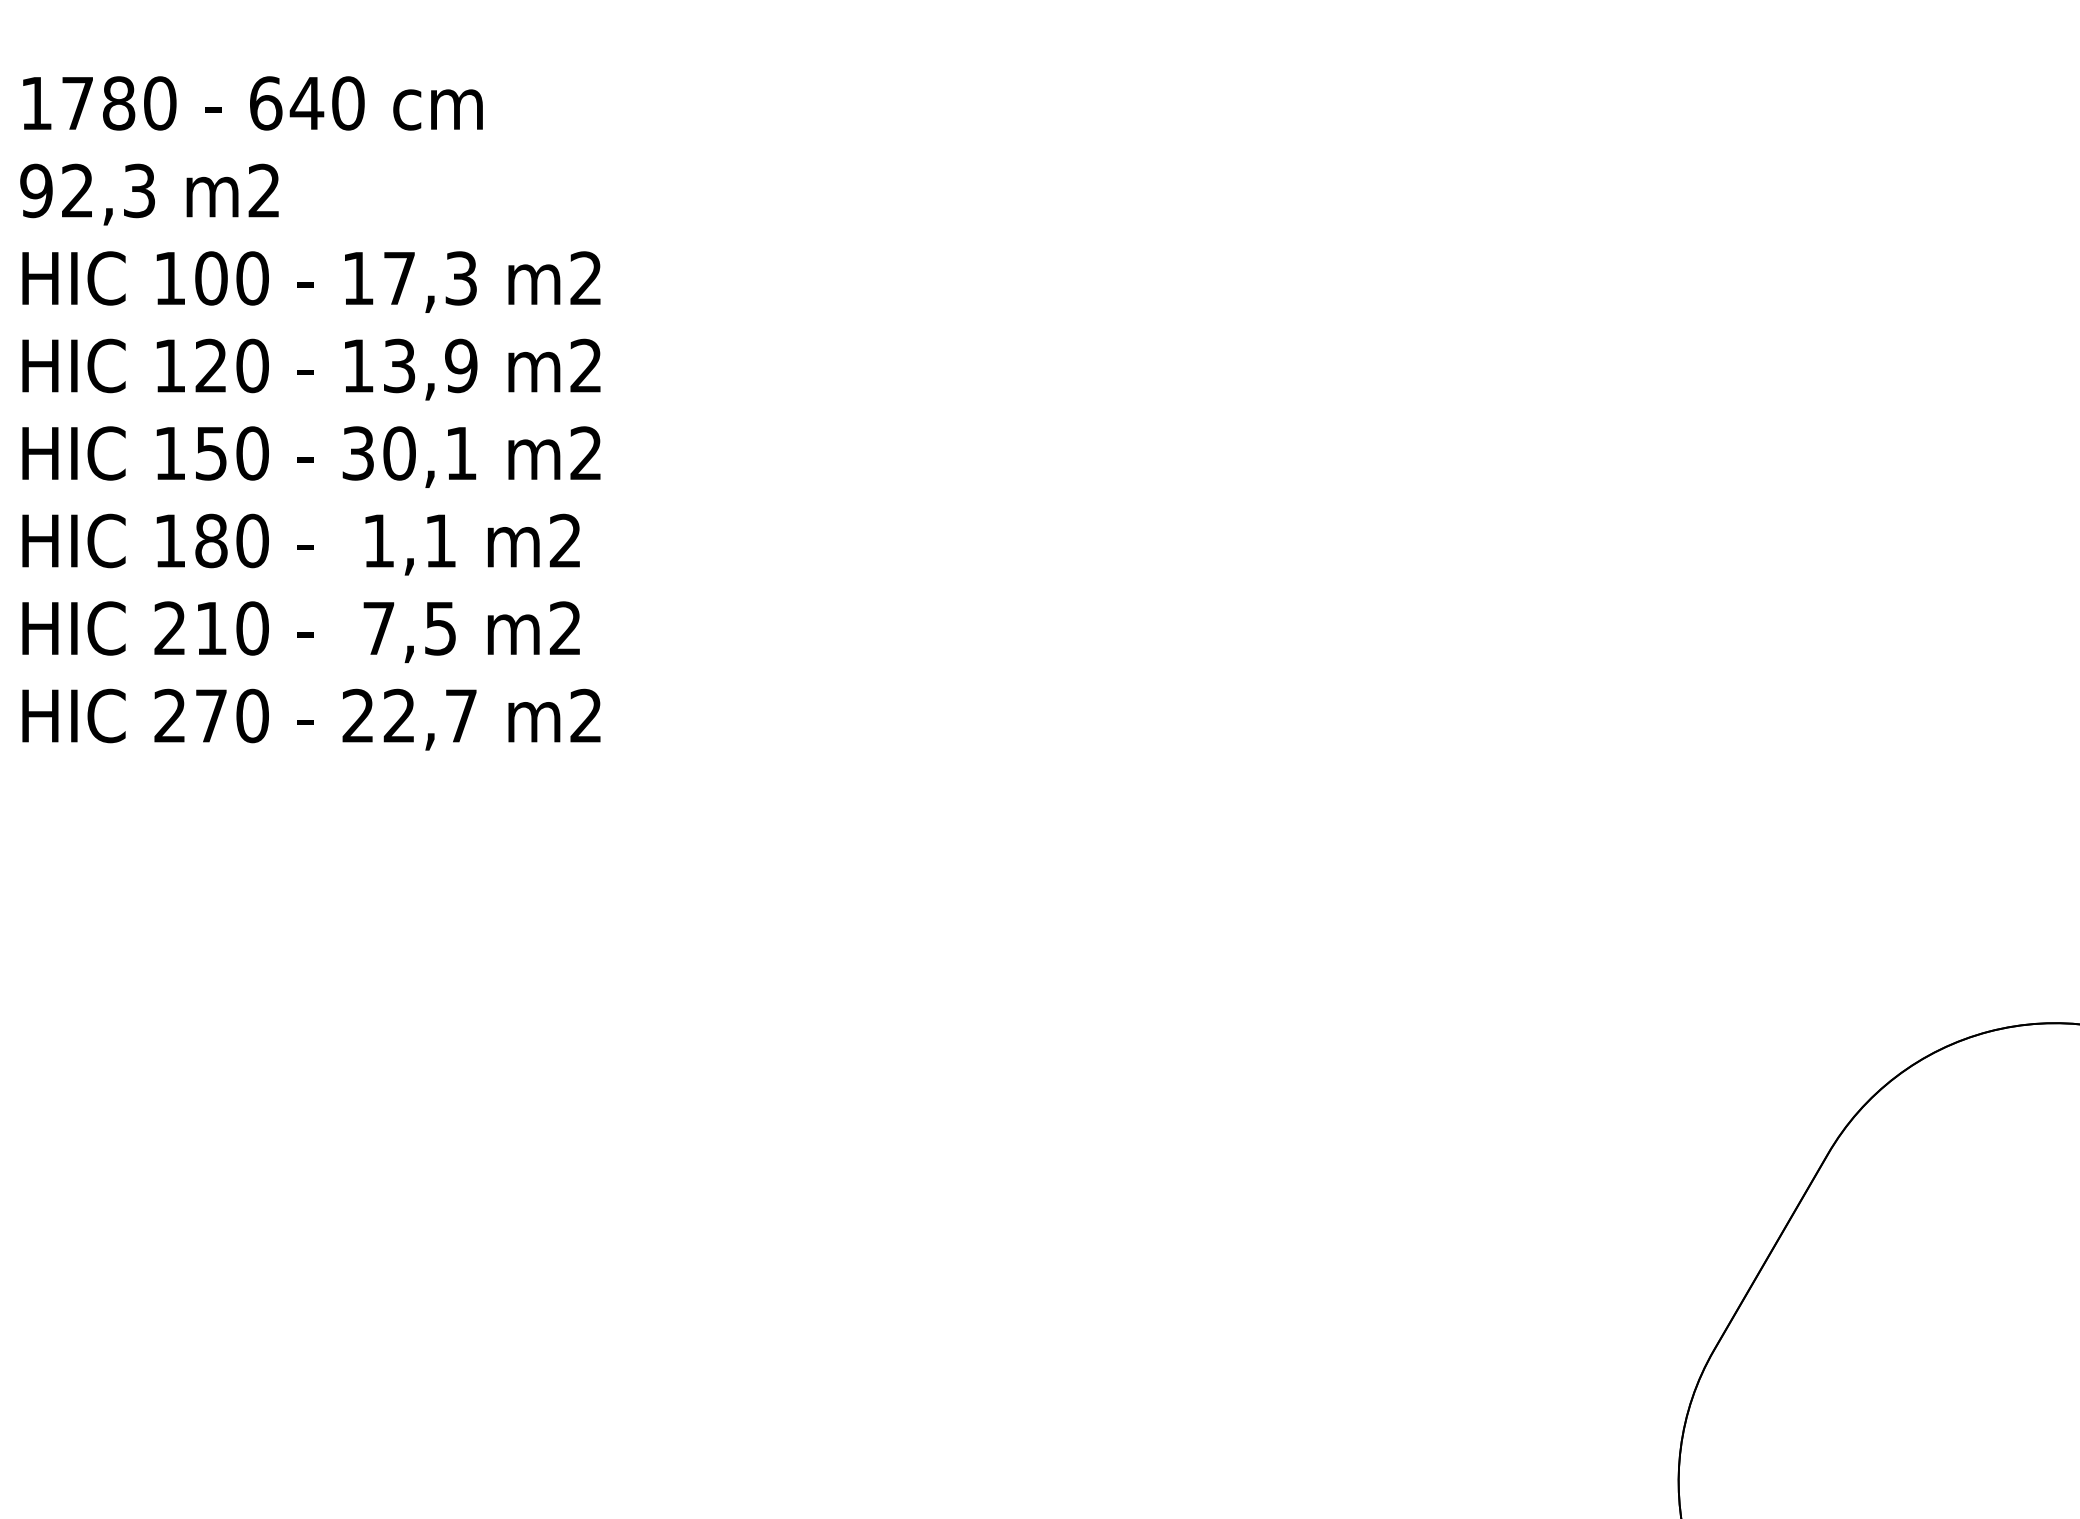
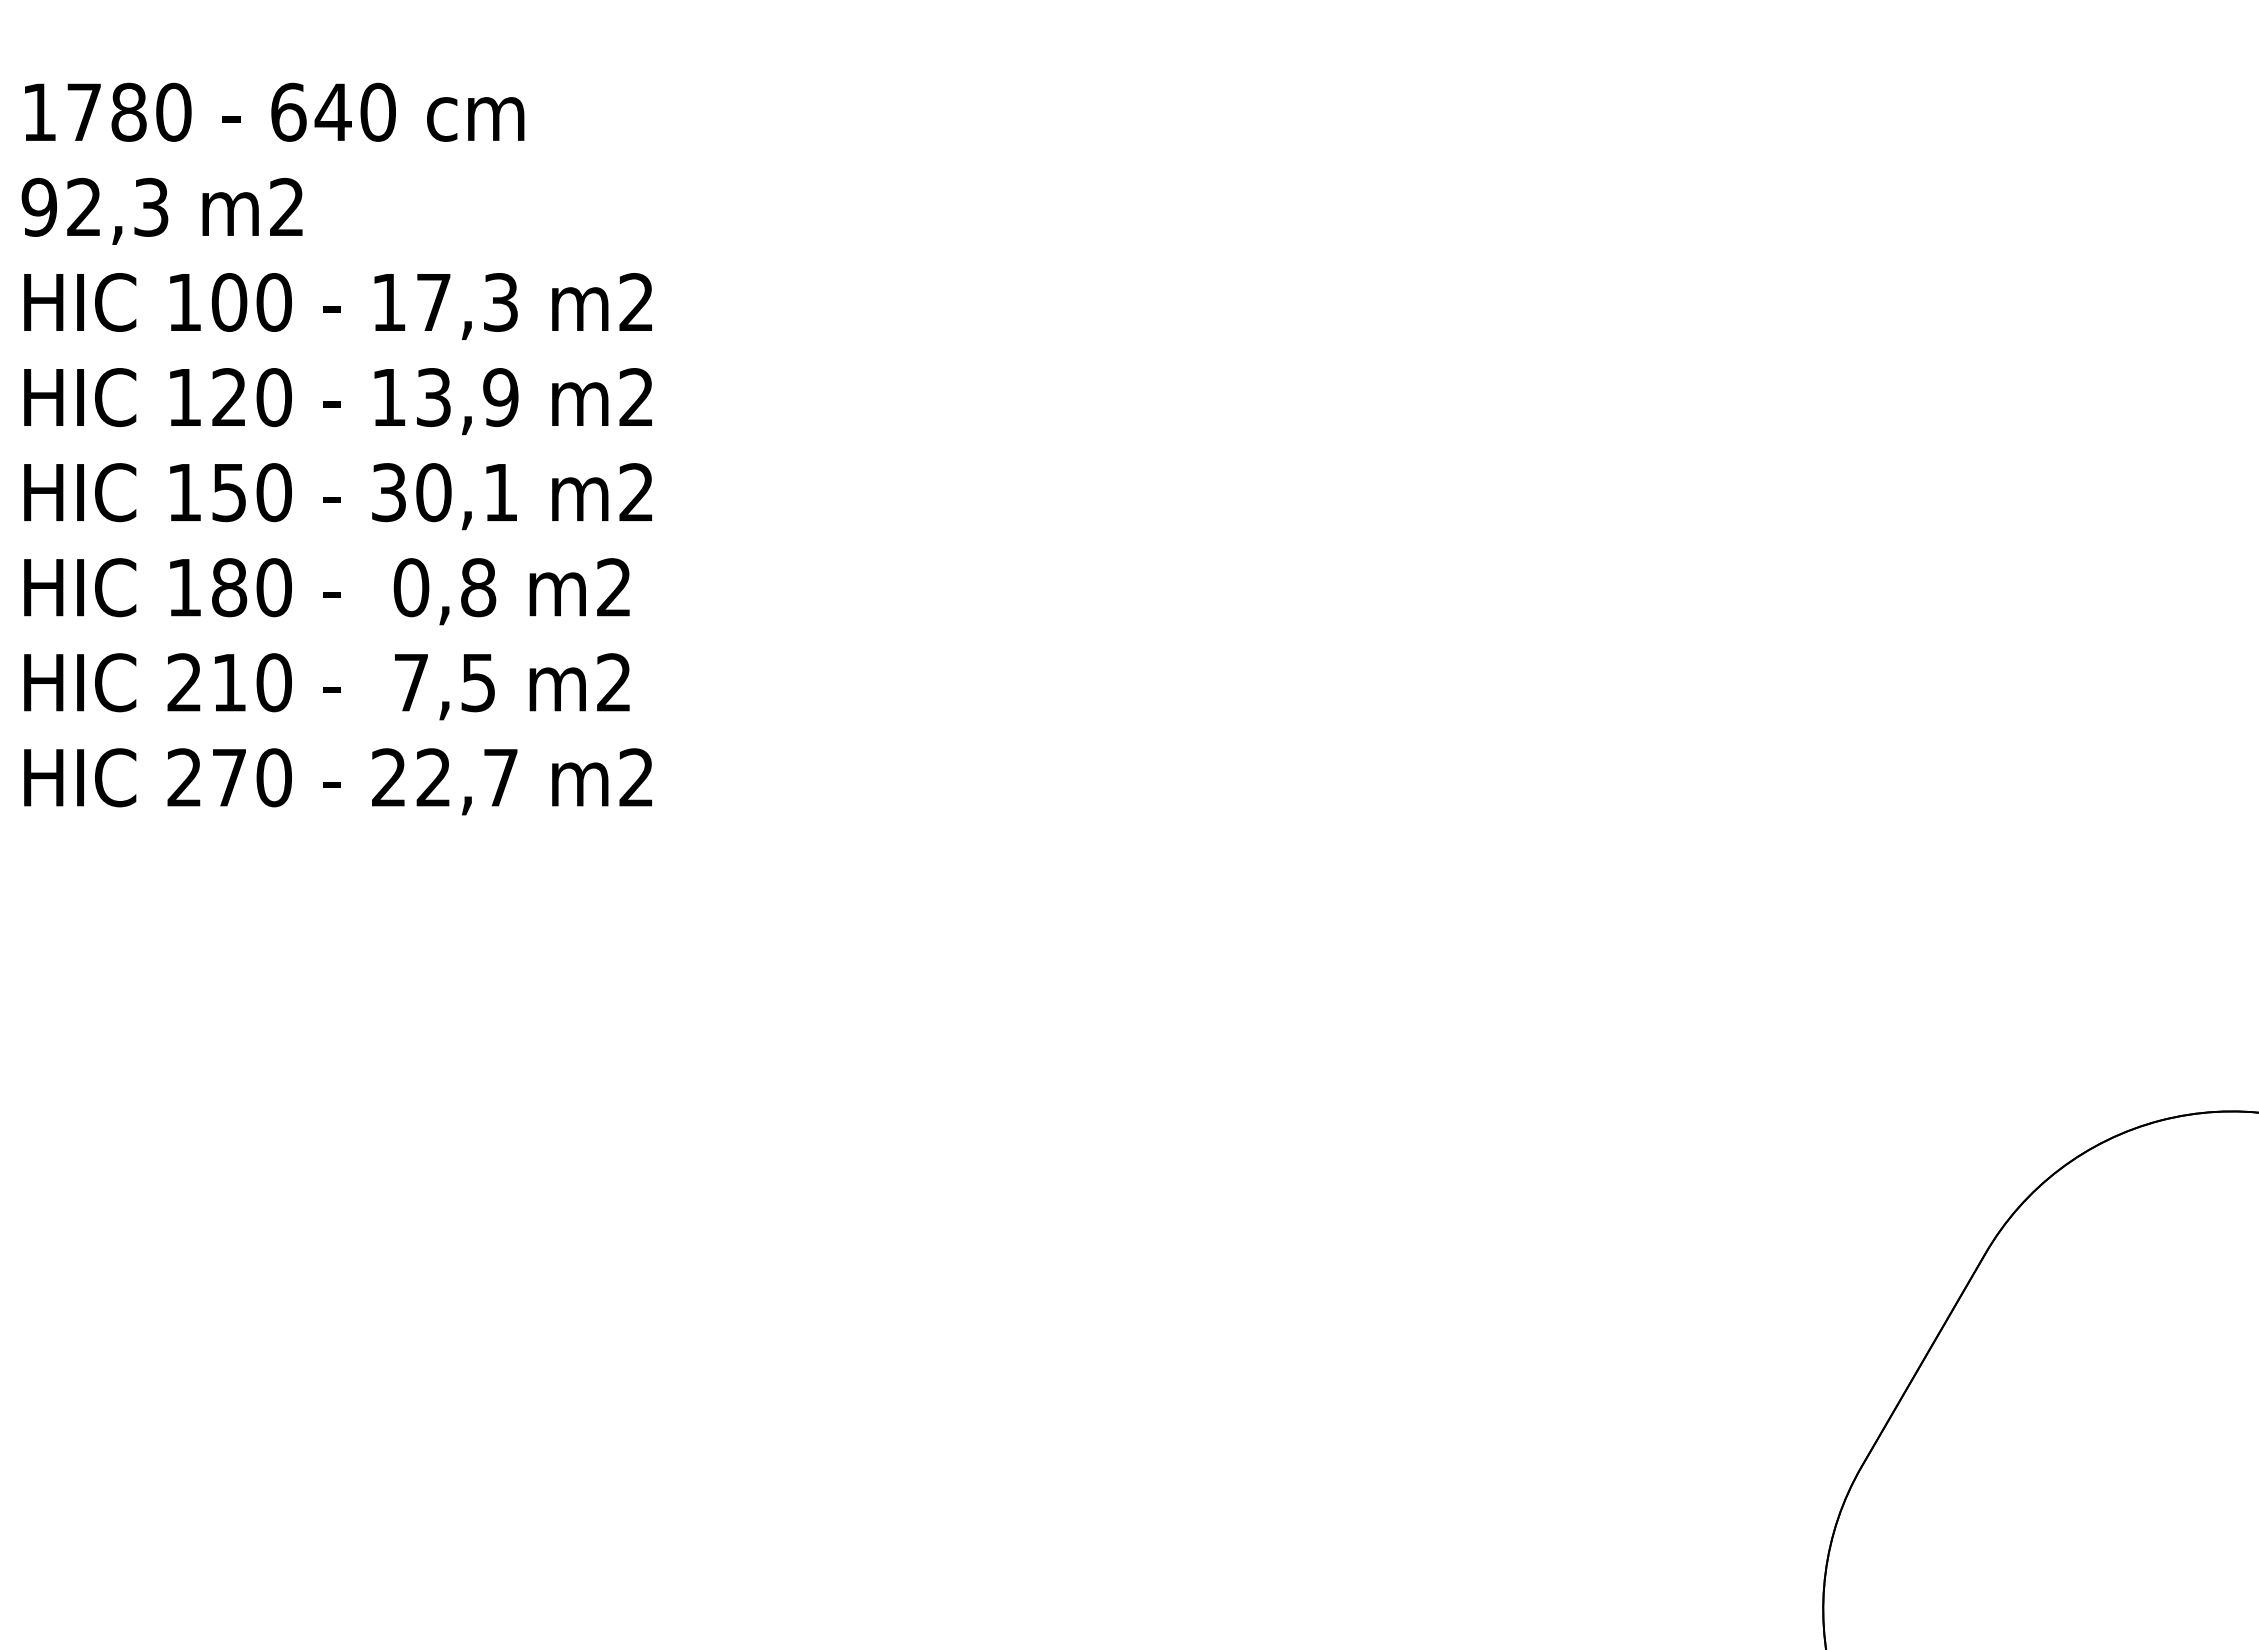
text: (409, 540) -> (444, 587), 1,1 -> 0,8

